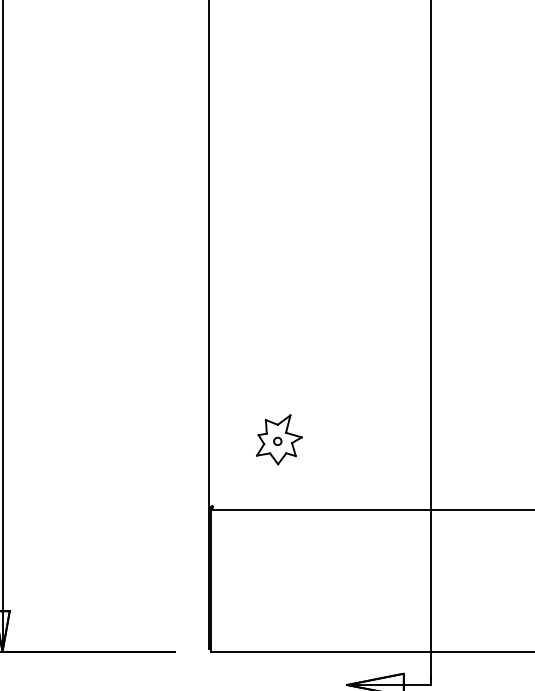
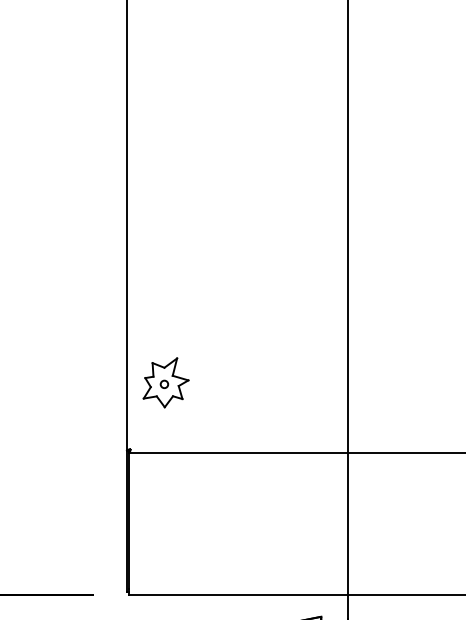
part: (279, 439) -> (166, 382), moved

